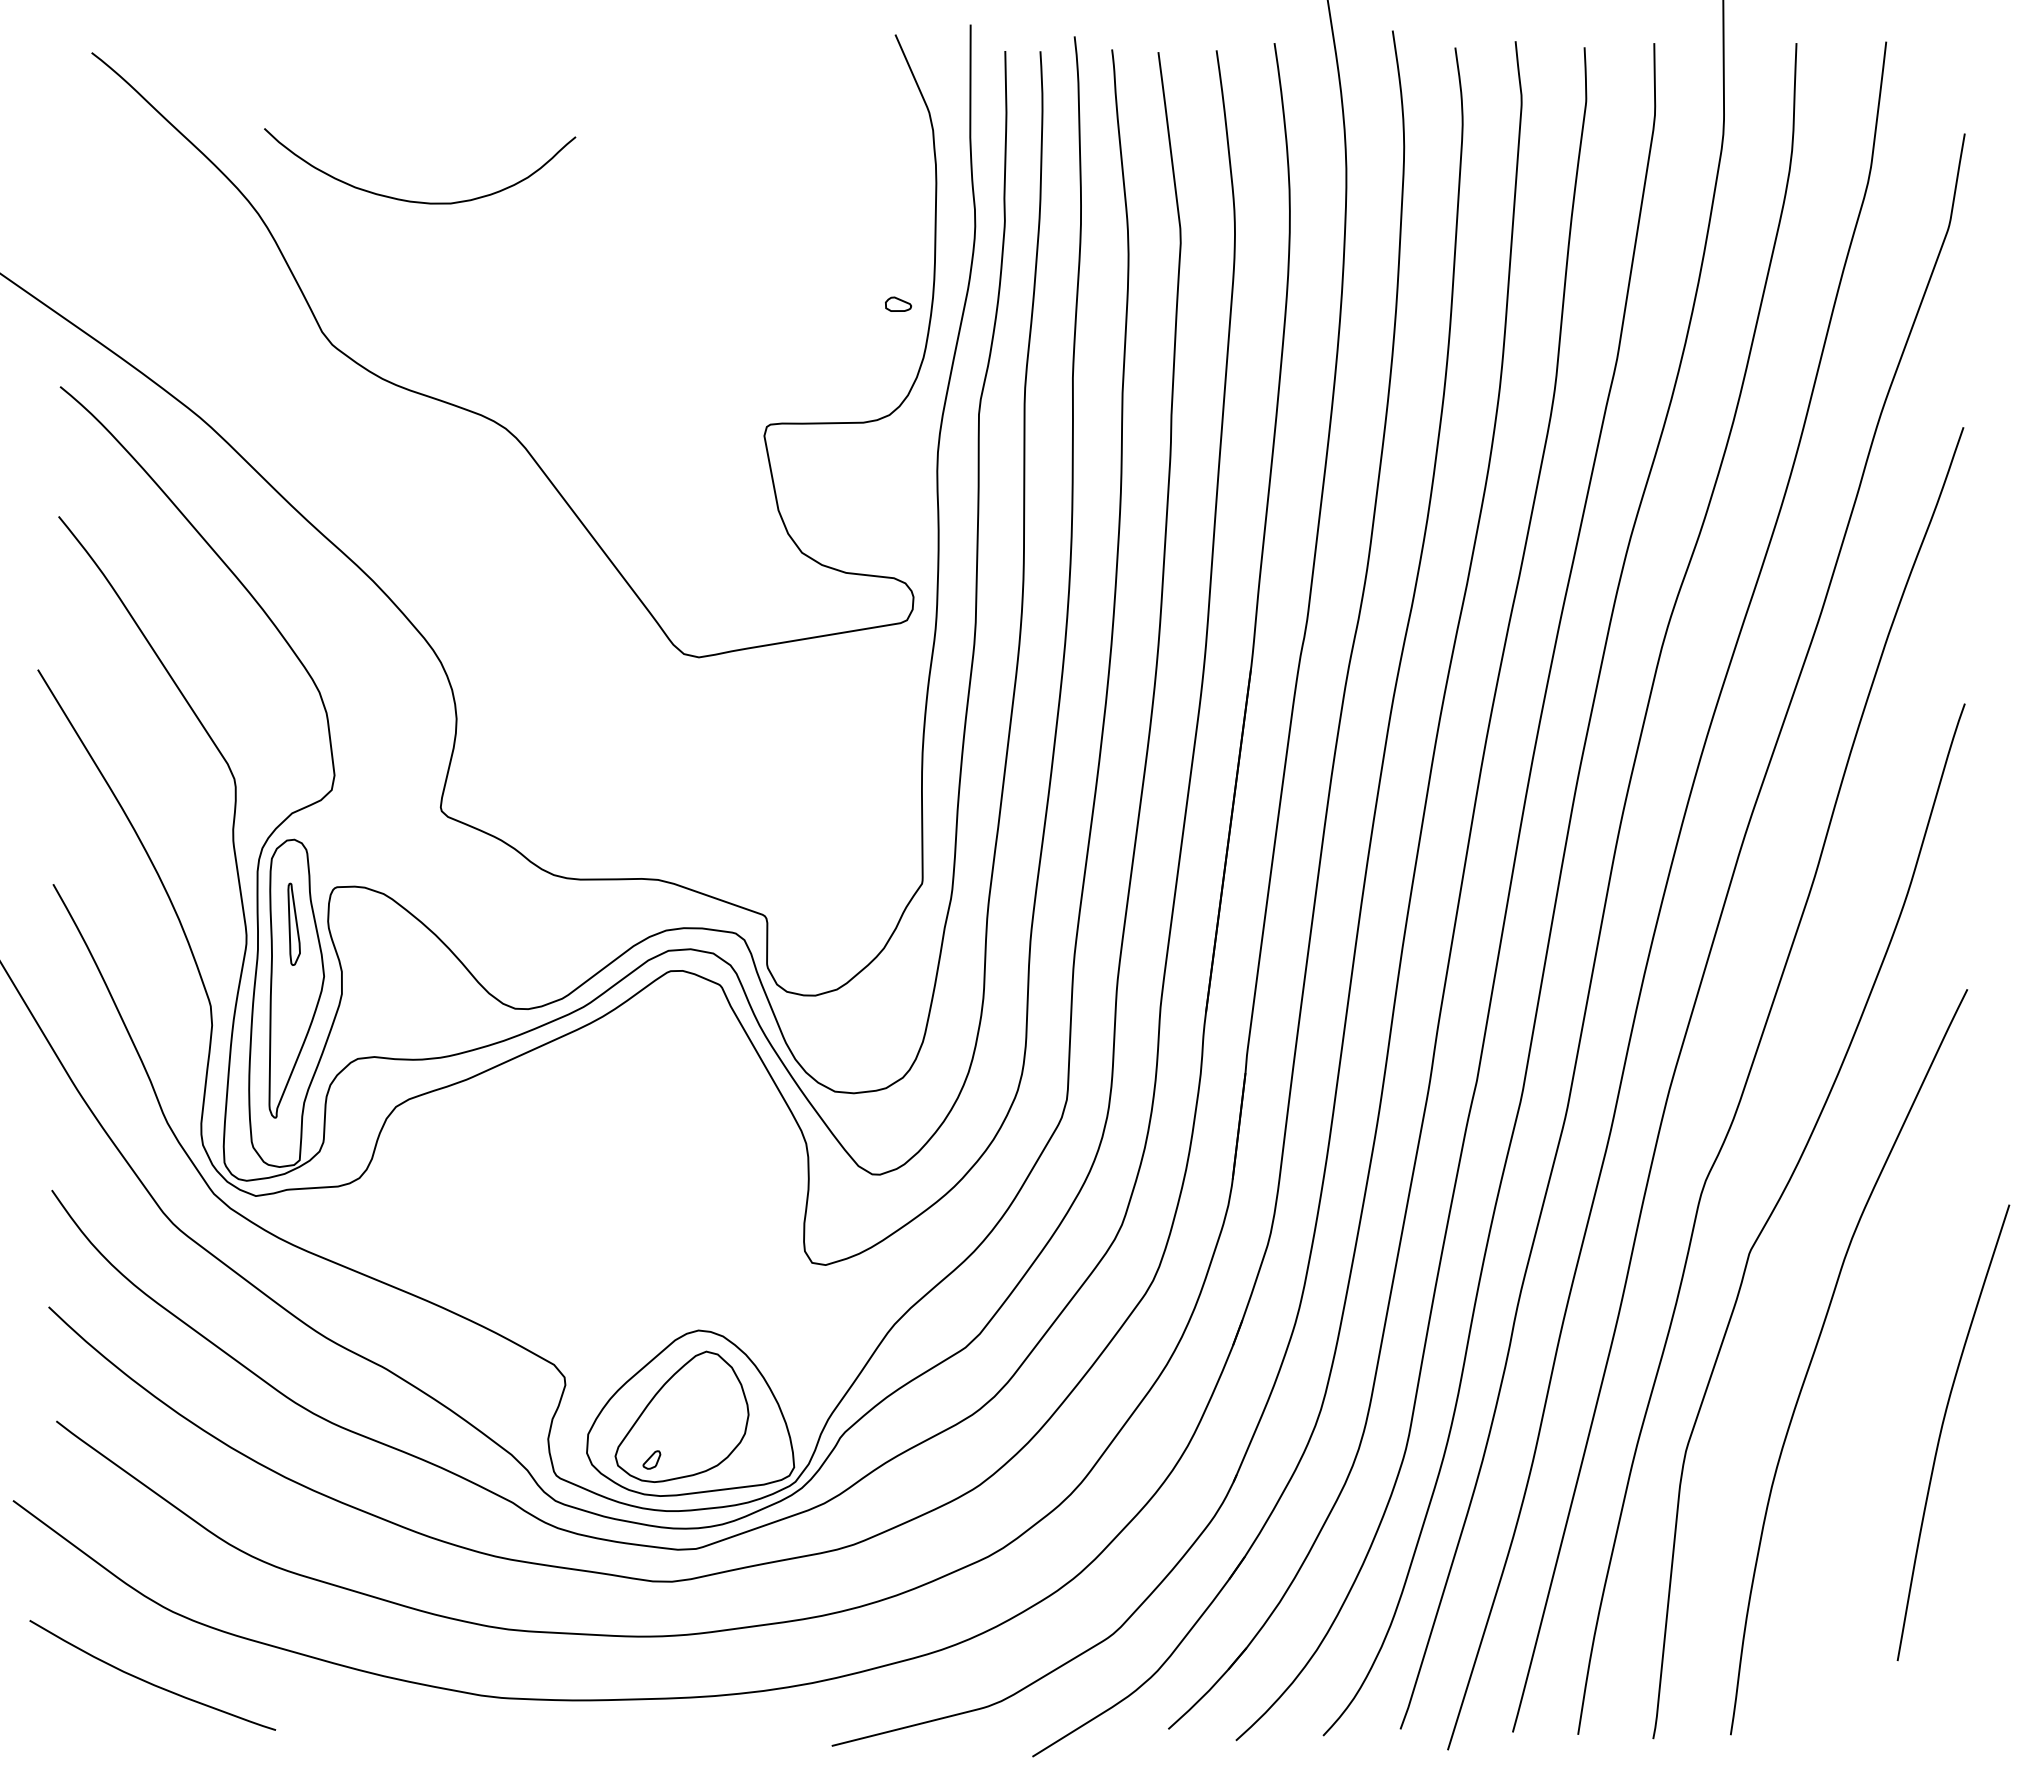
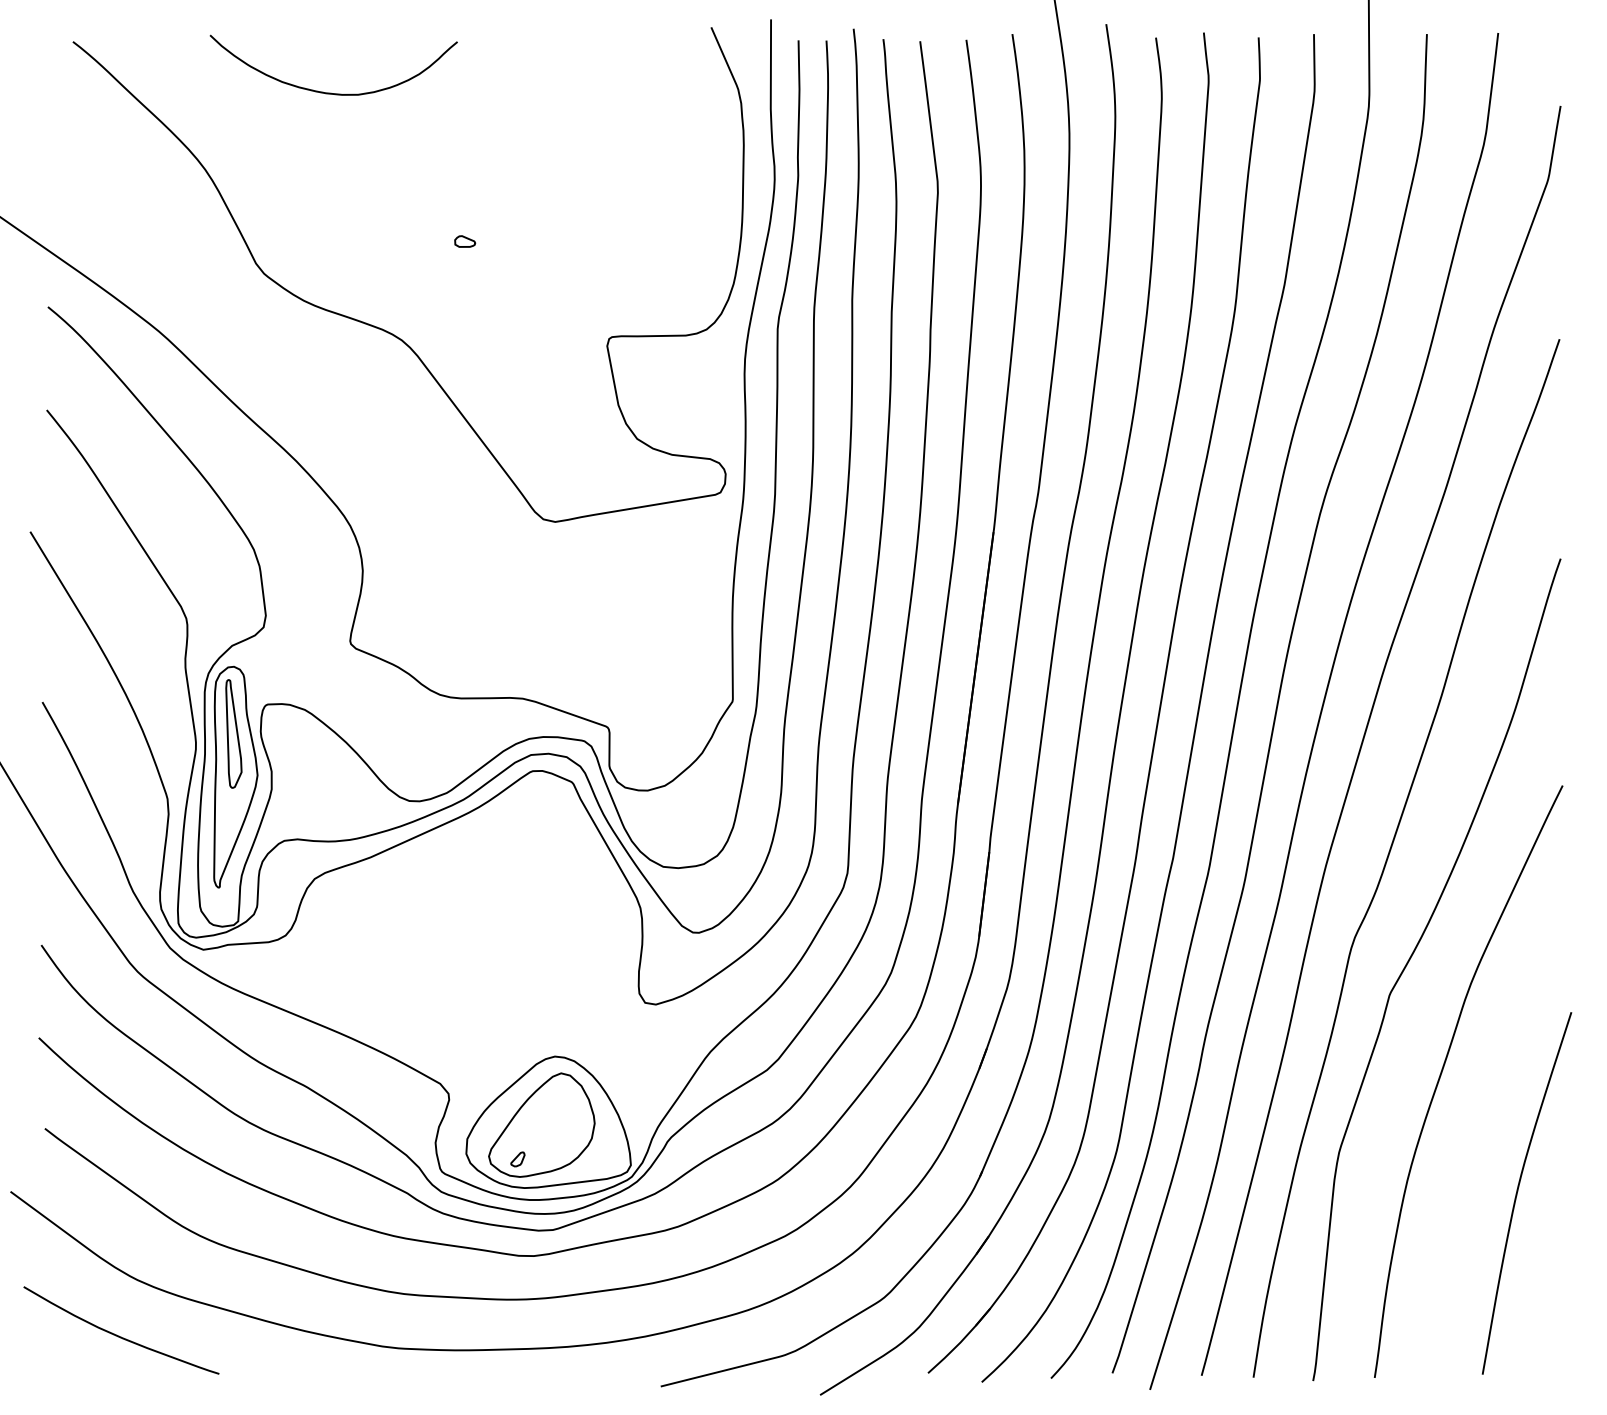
curve: (412, 200) -> (327, 92), moved
part: (898, 303) -> (465, 240), moved
part: (293, 924) -> (233, 734), size x1.67
curve: (1942, 1430) -> (1518, 1191), moved

